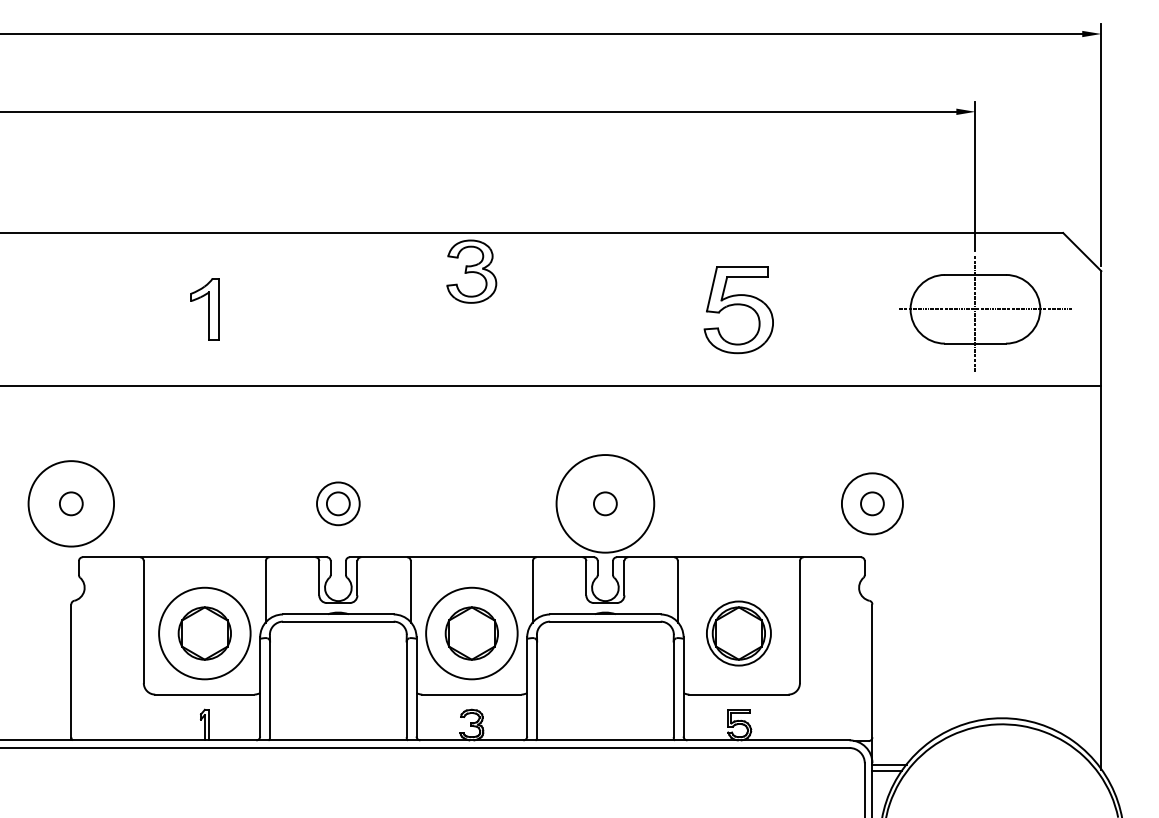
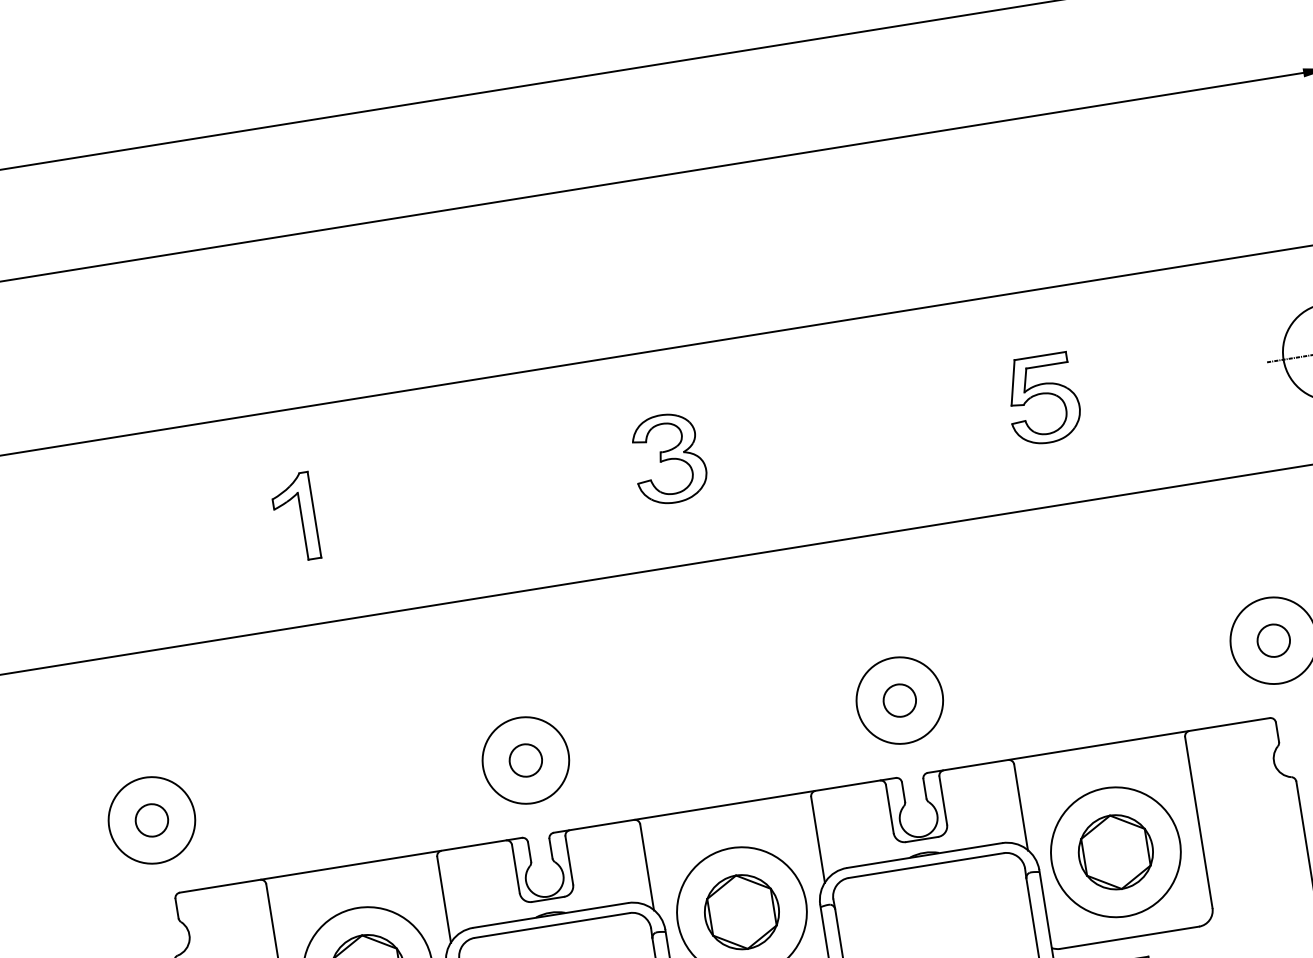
part: (471, 271) -> (668, 458), moved
part: (738, 309) -> (1042, 398), size x0.71
circle: (70, 503) -> (150, 820), size x0.71
circle: (337, 503) -> (524, 760), size x1.43
circle: (604, 503) -> (898, 700), size x0.62
circle: (738, 633) -> (1115, 852), size x1.43

